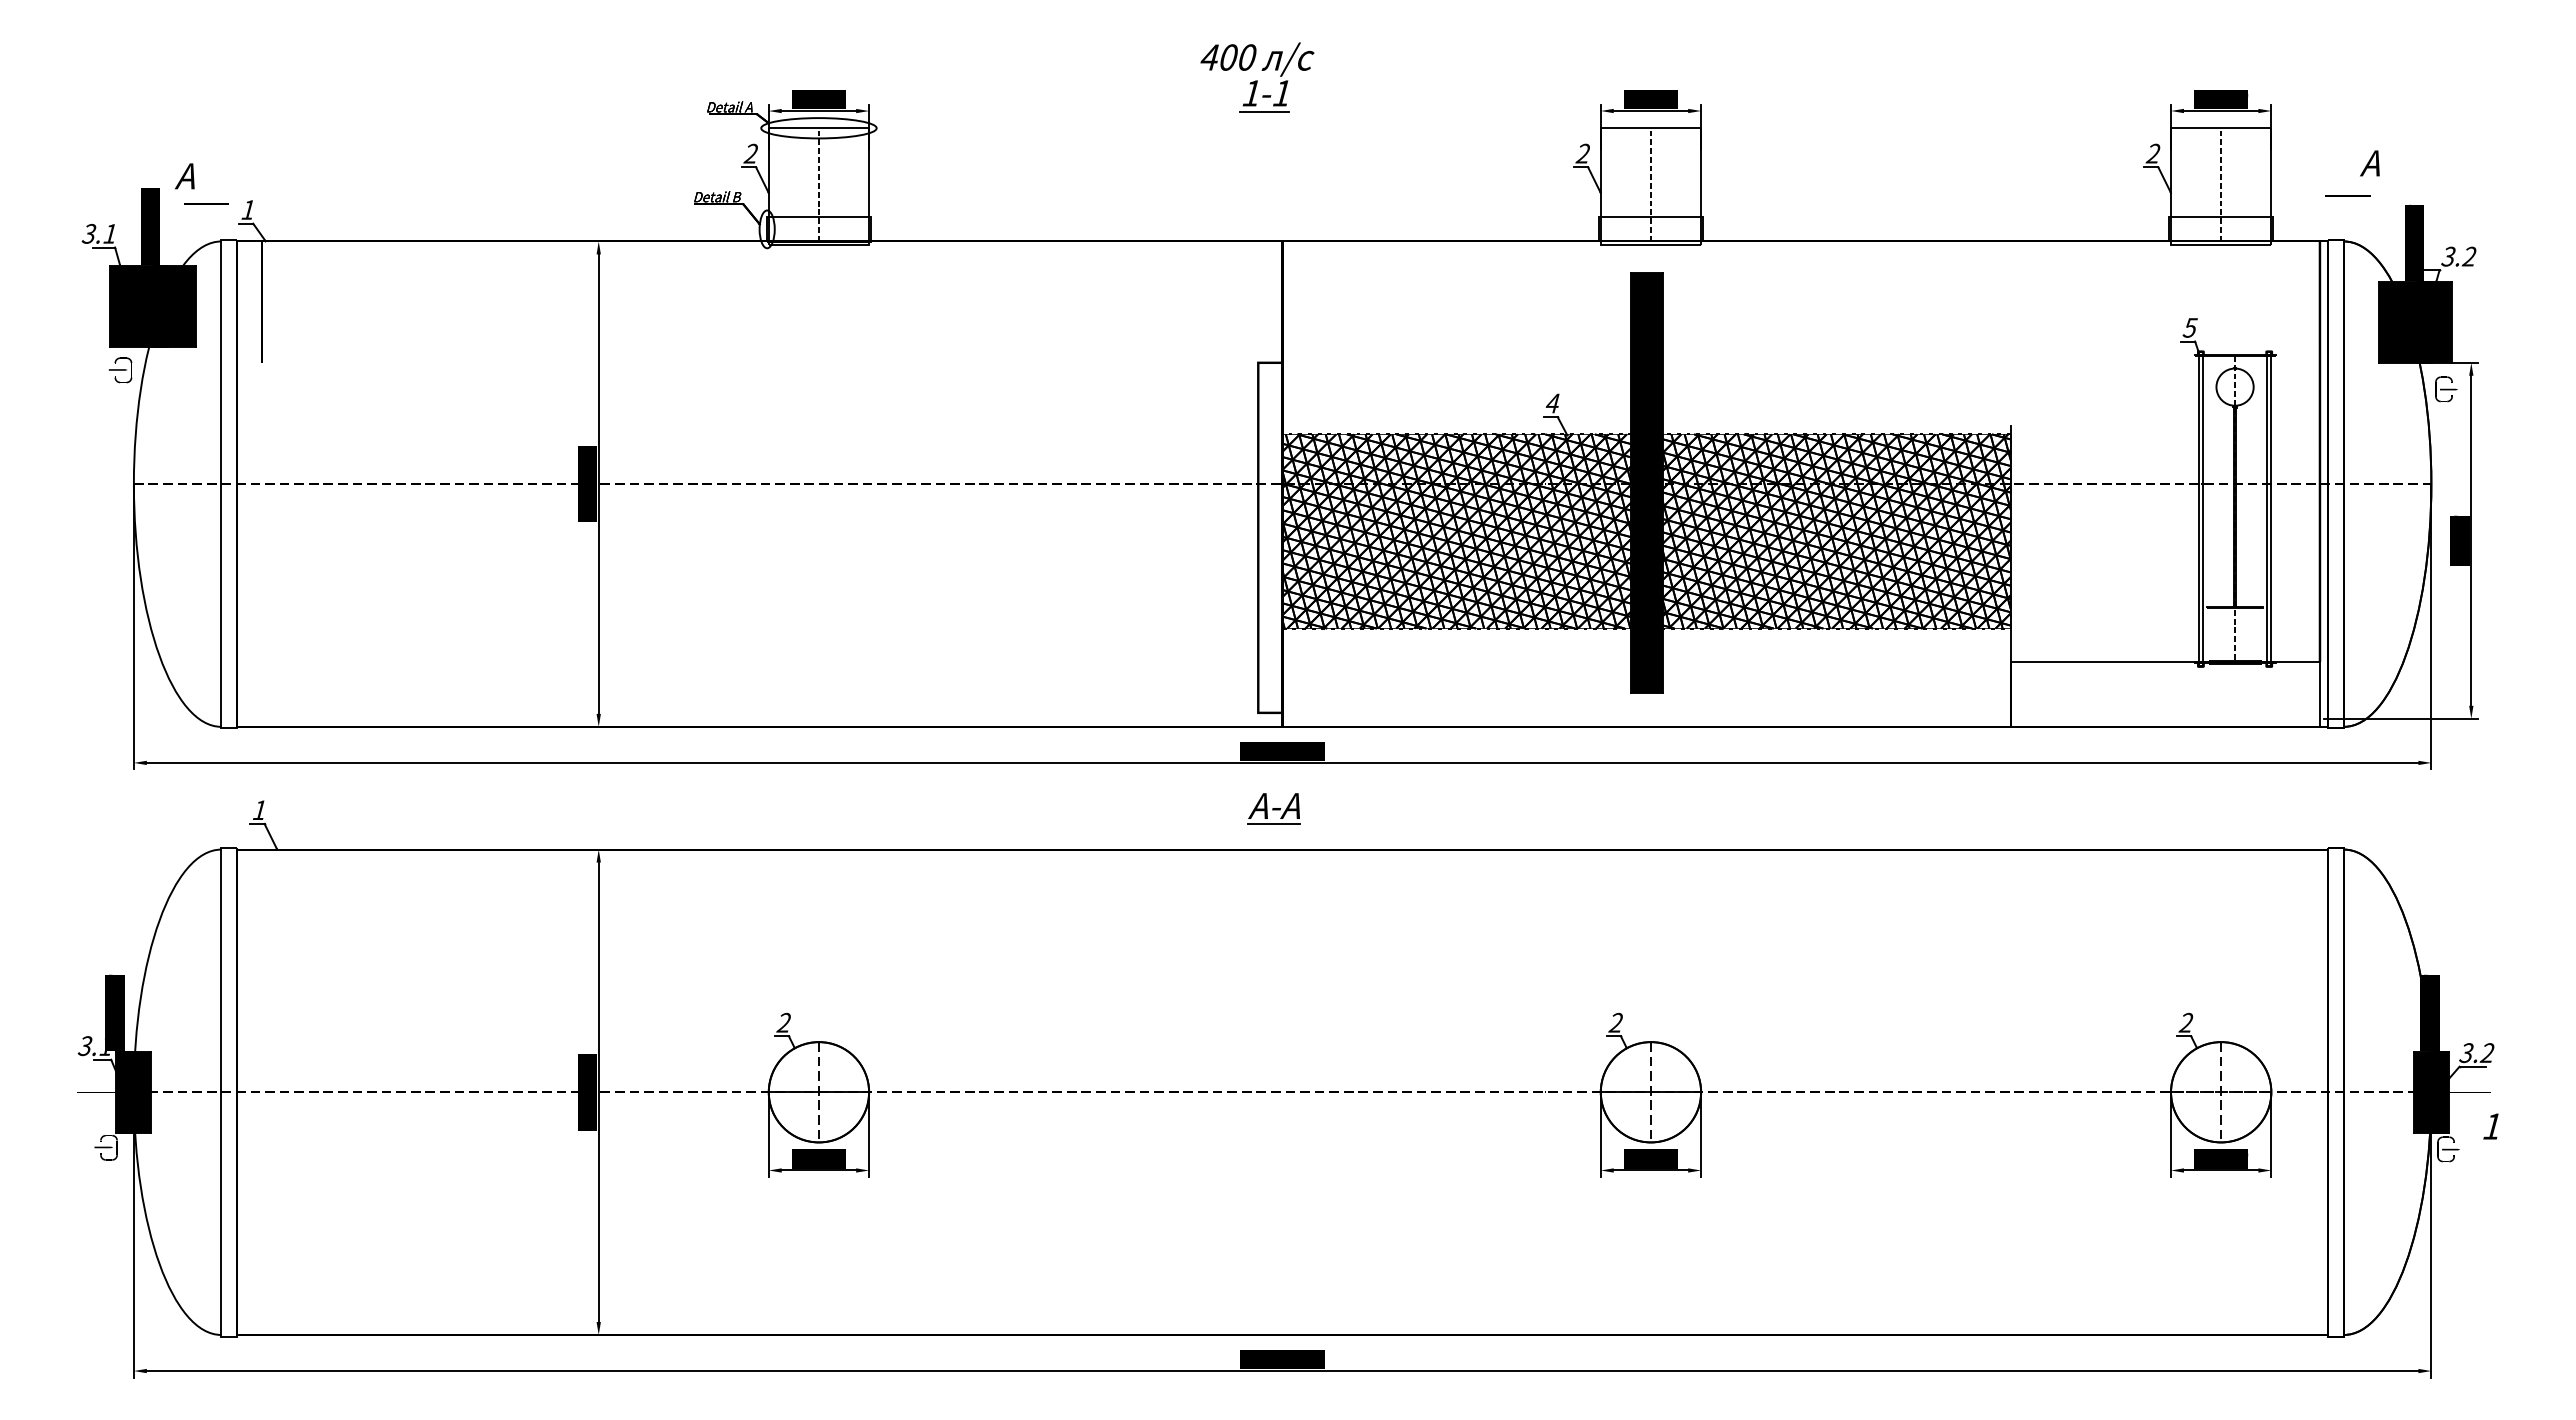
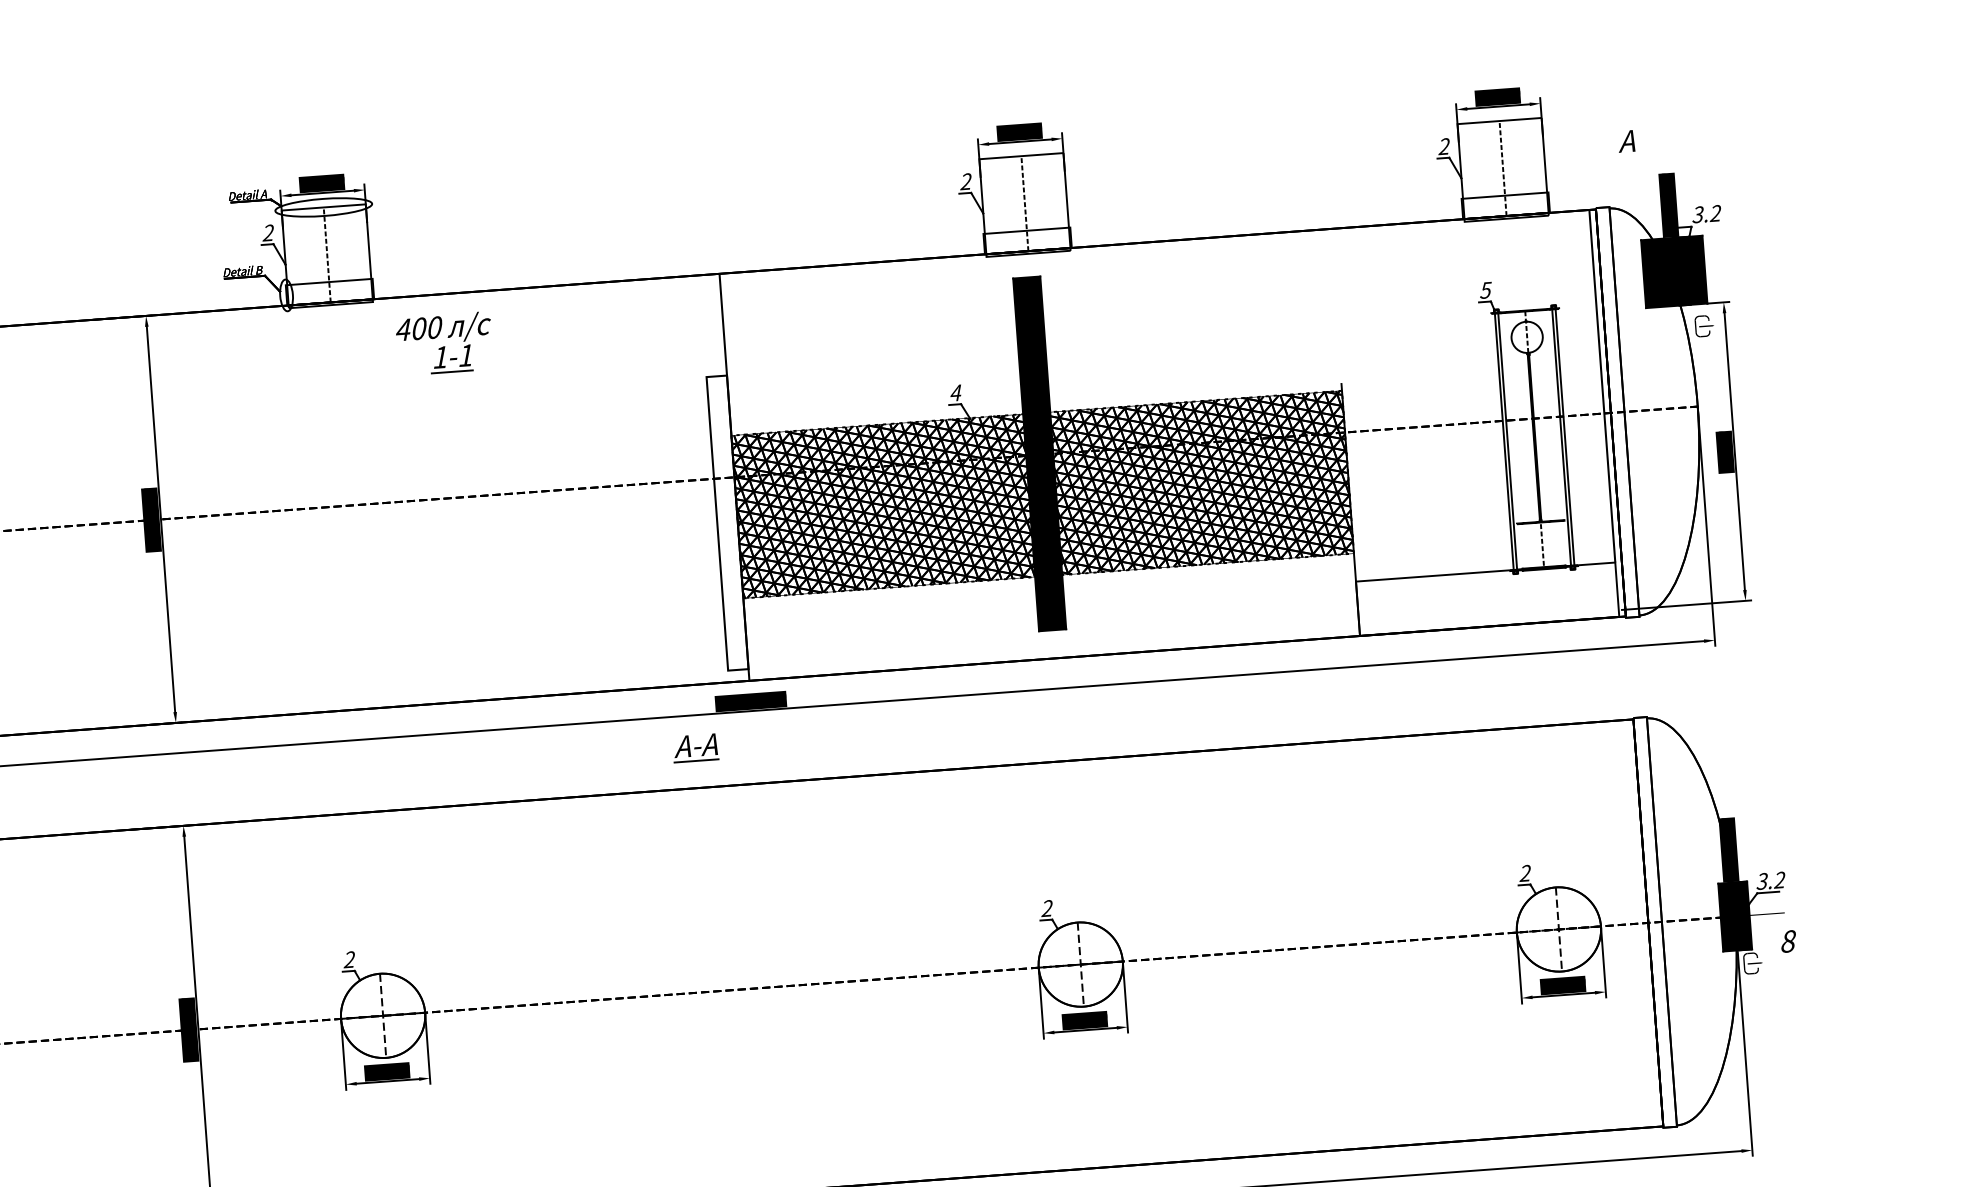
part: (1257, 77) -> (444, 343), moved
line: (2347, 195) -> (1609, 169), removed
part: (1273, 808) -> (695, 747), moved
text: (2492, 1126) -> (1788, 941), 1 -> 8

